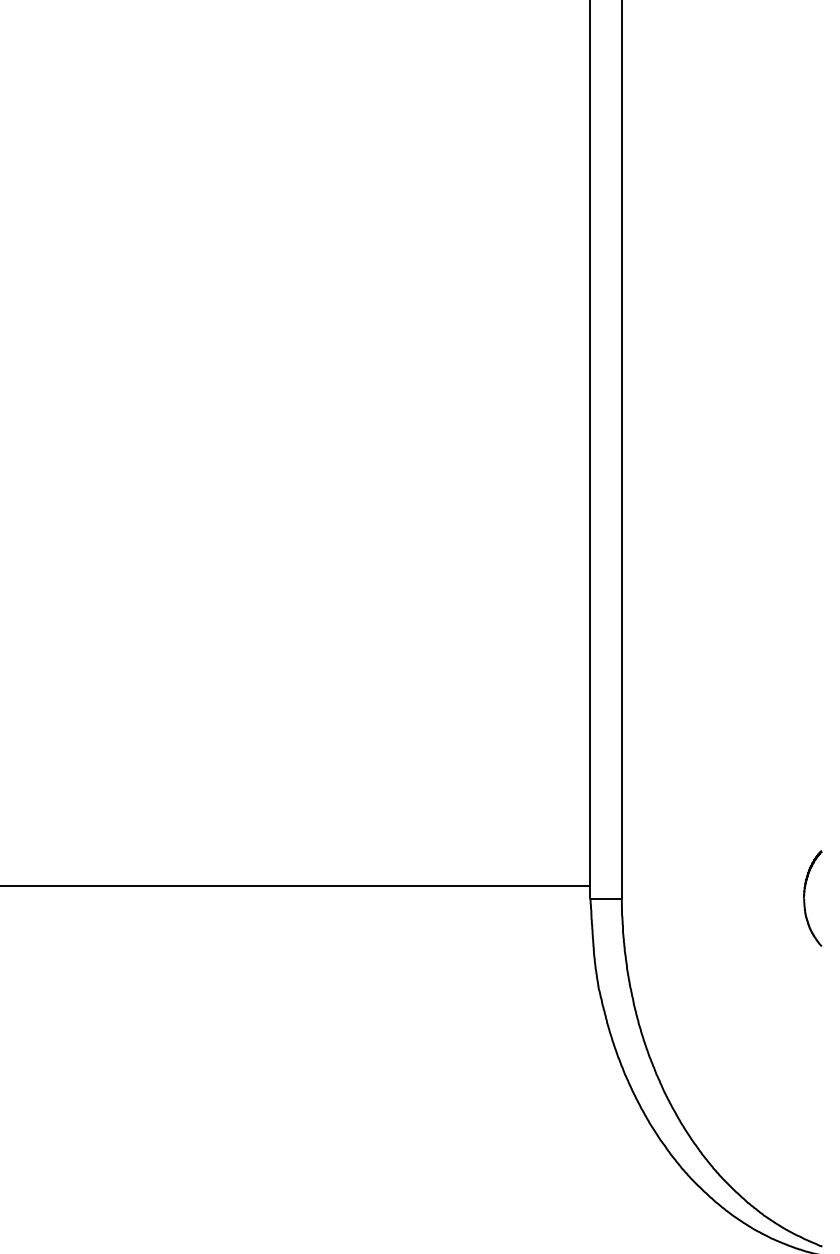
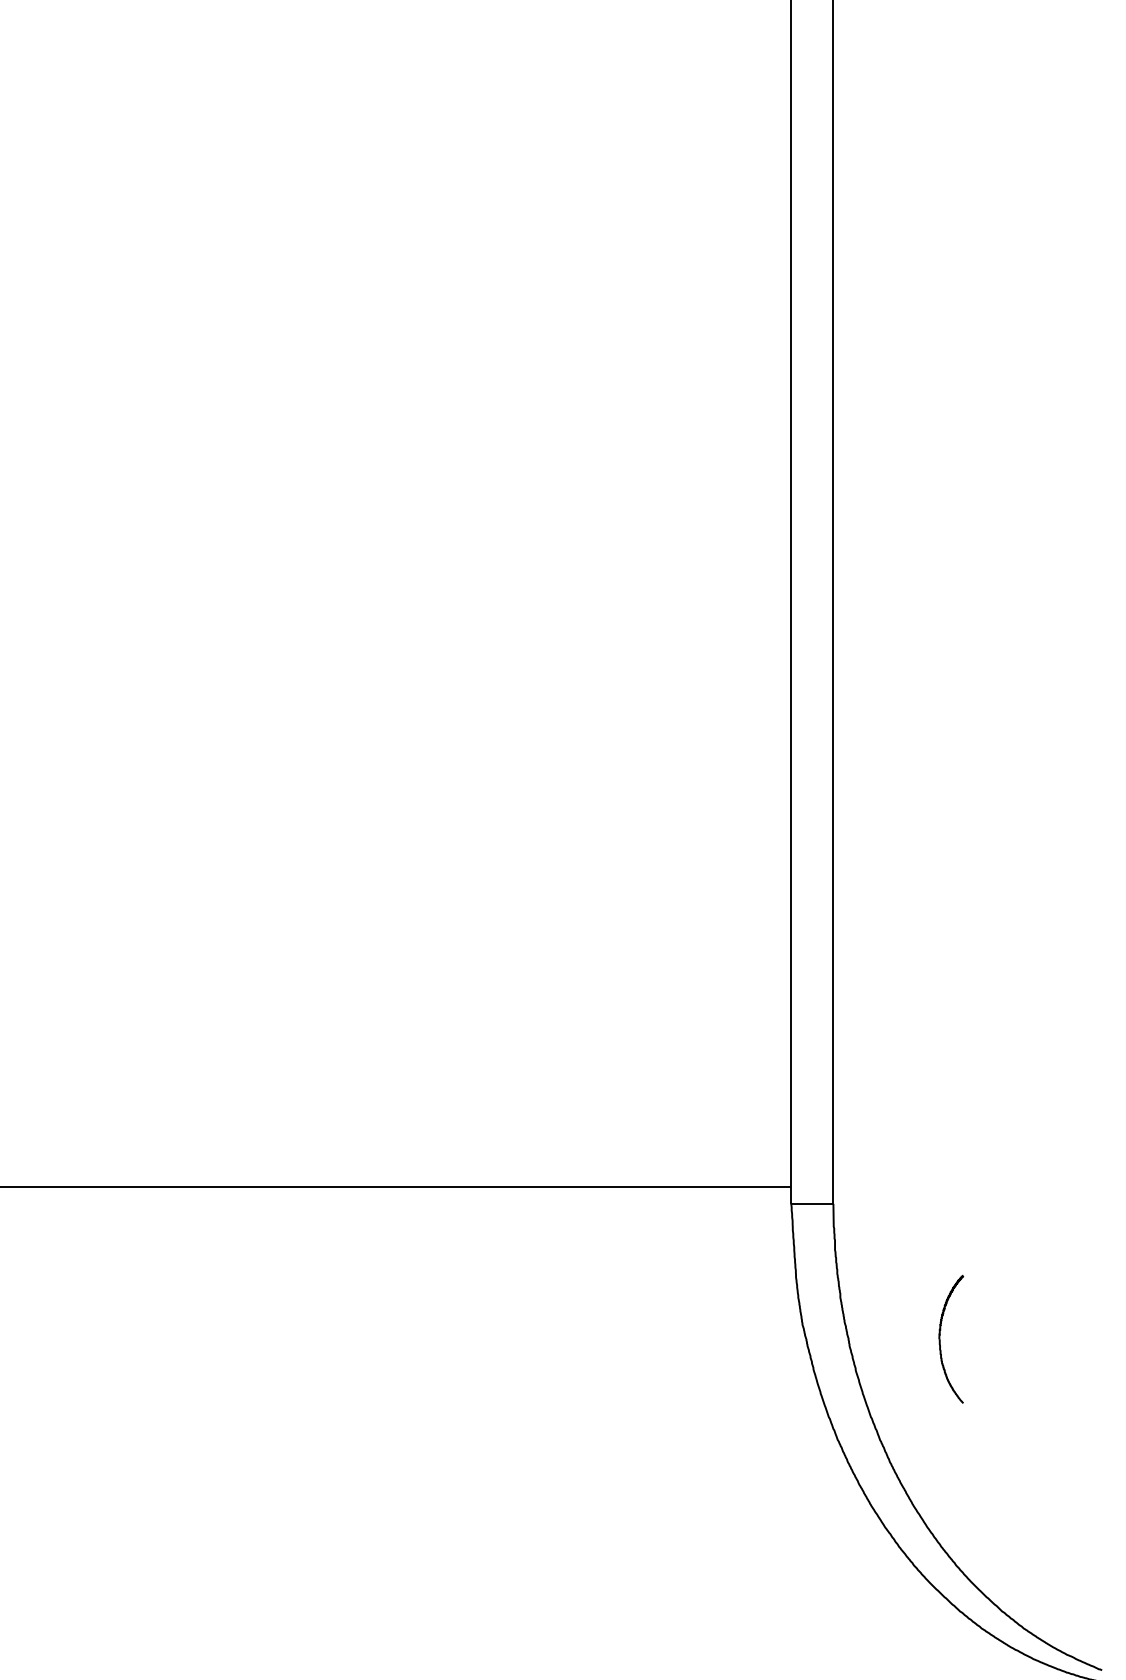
part: (805, 899) -> (941, 1340), moved

